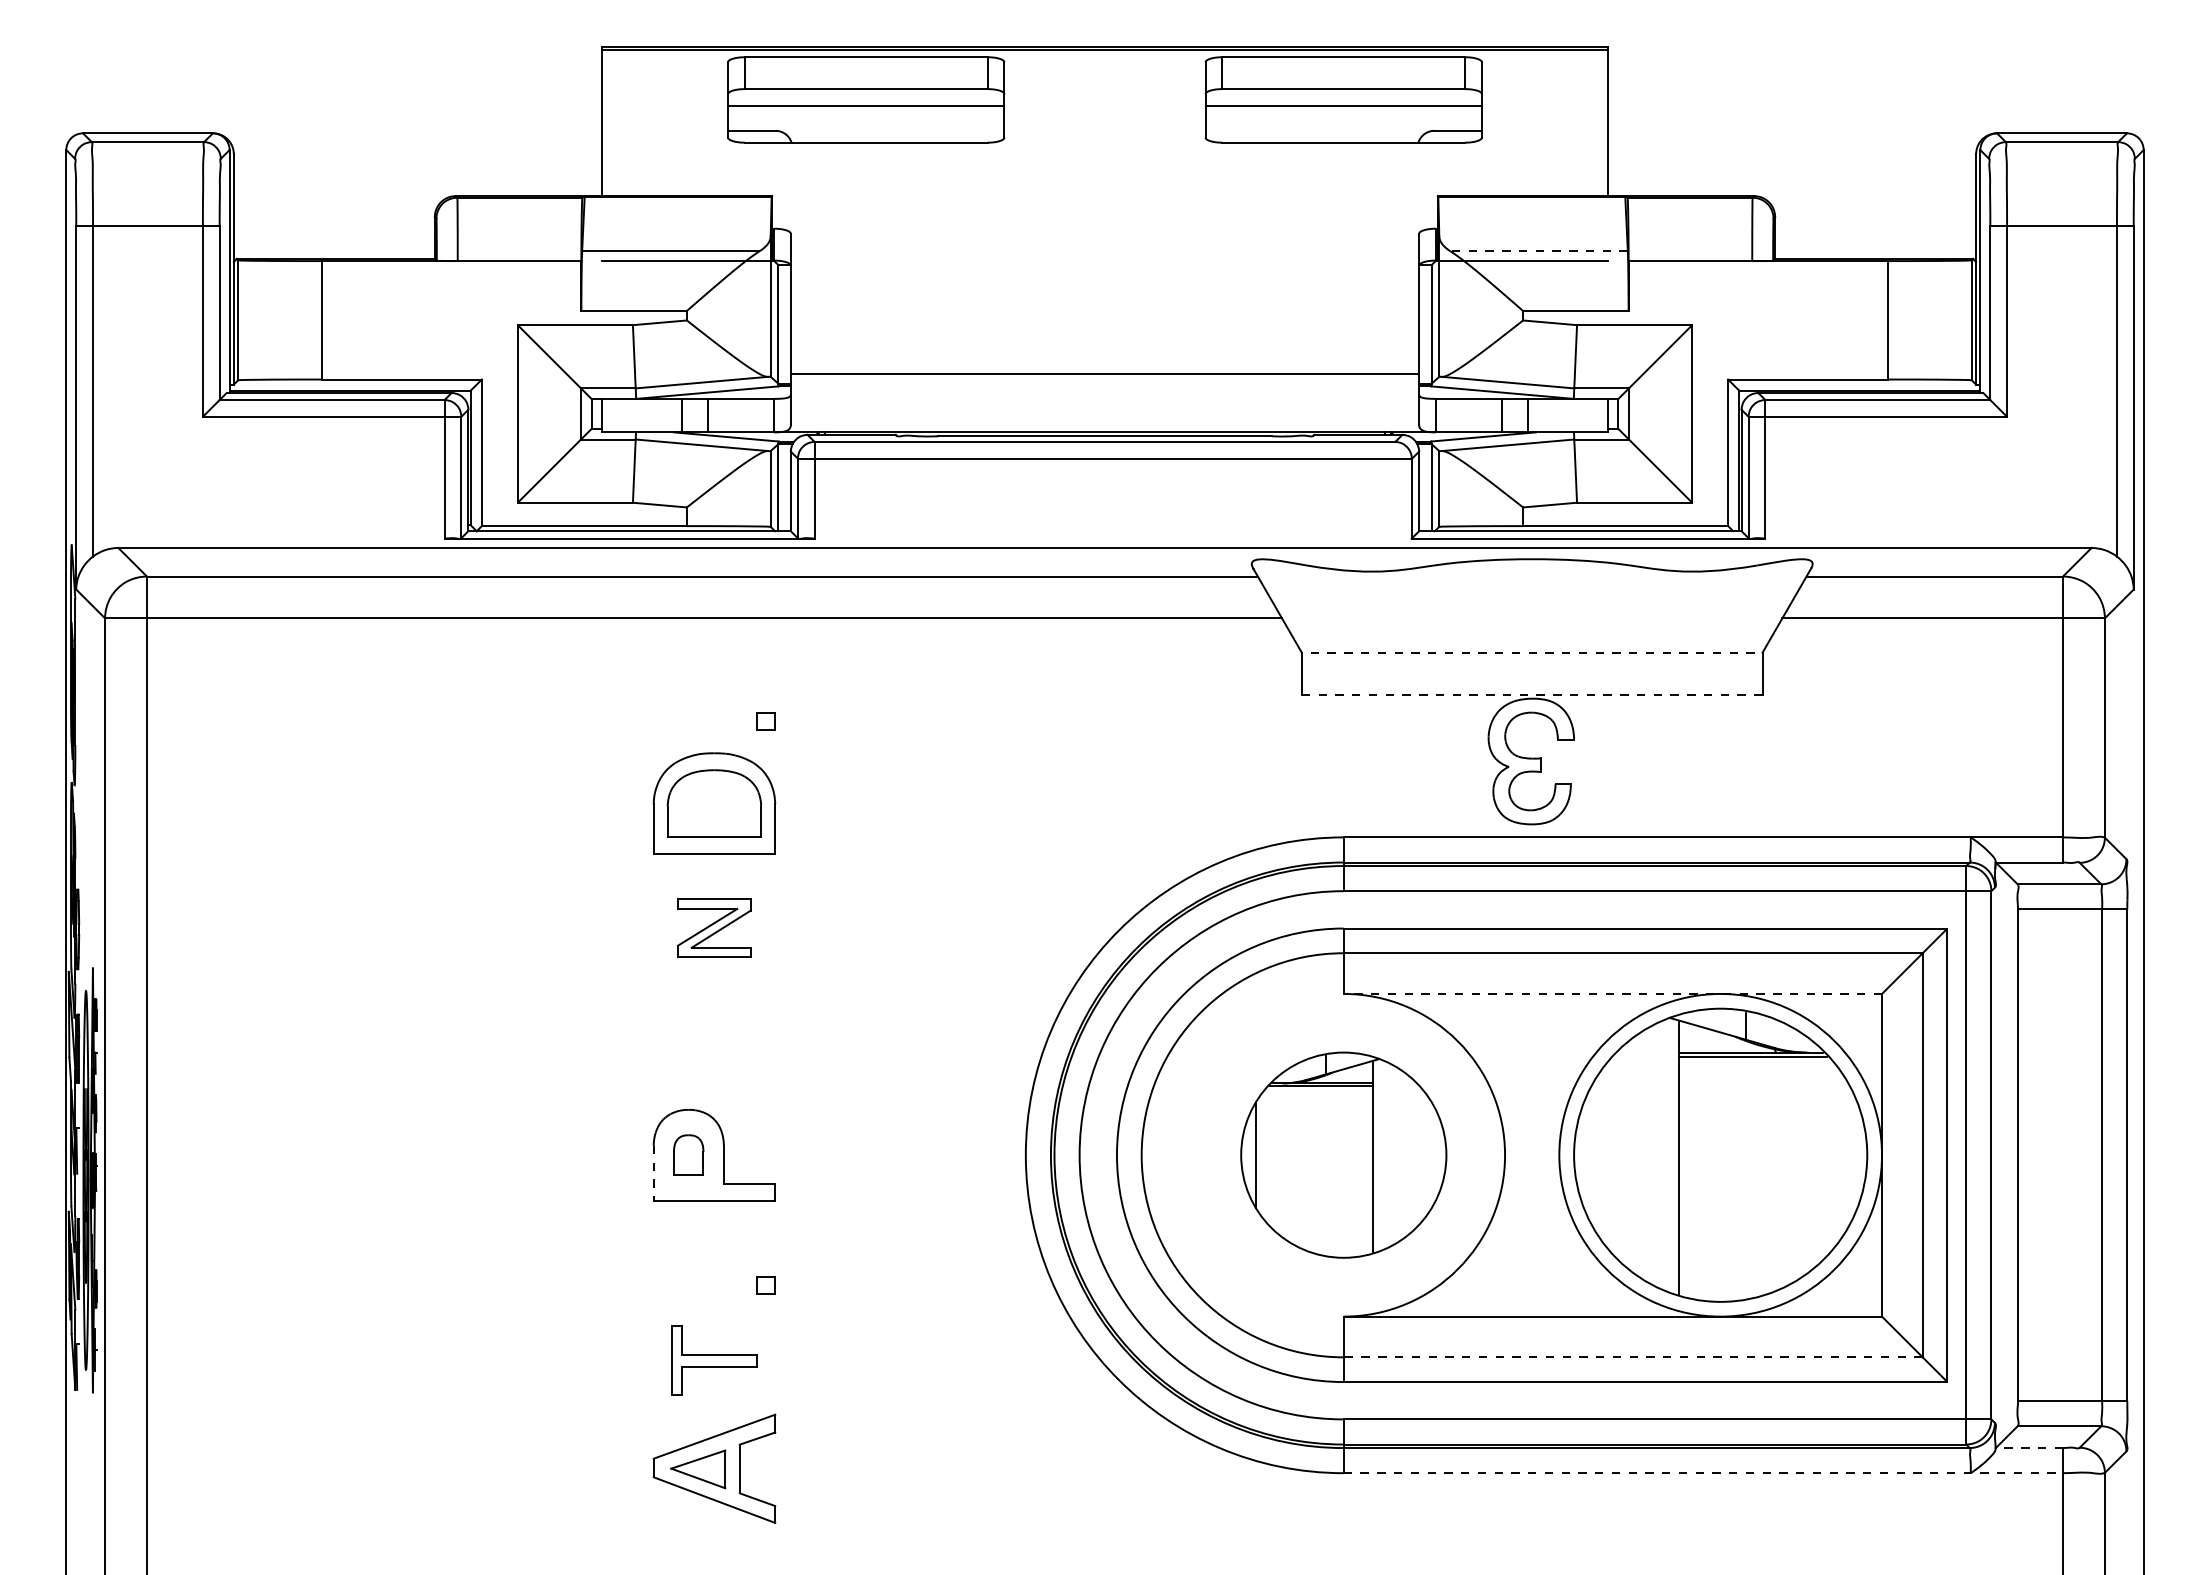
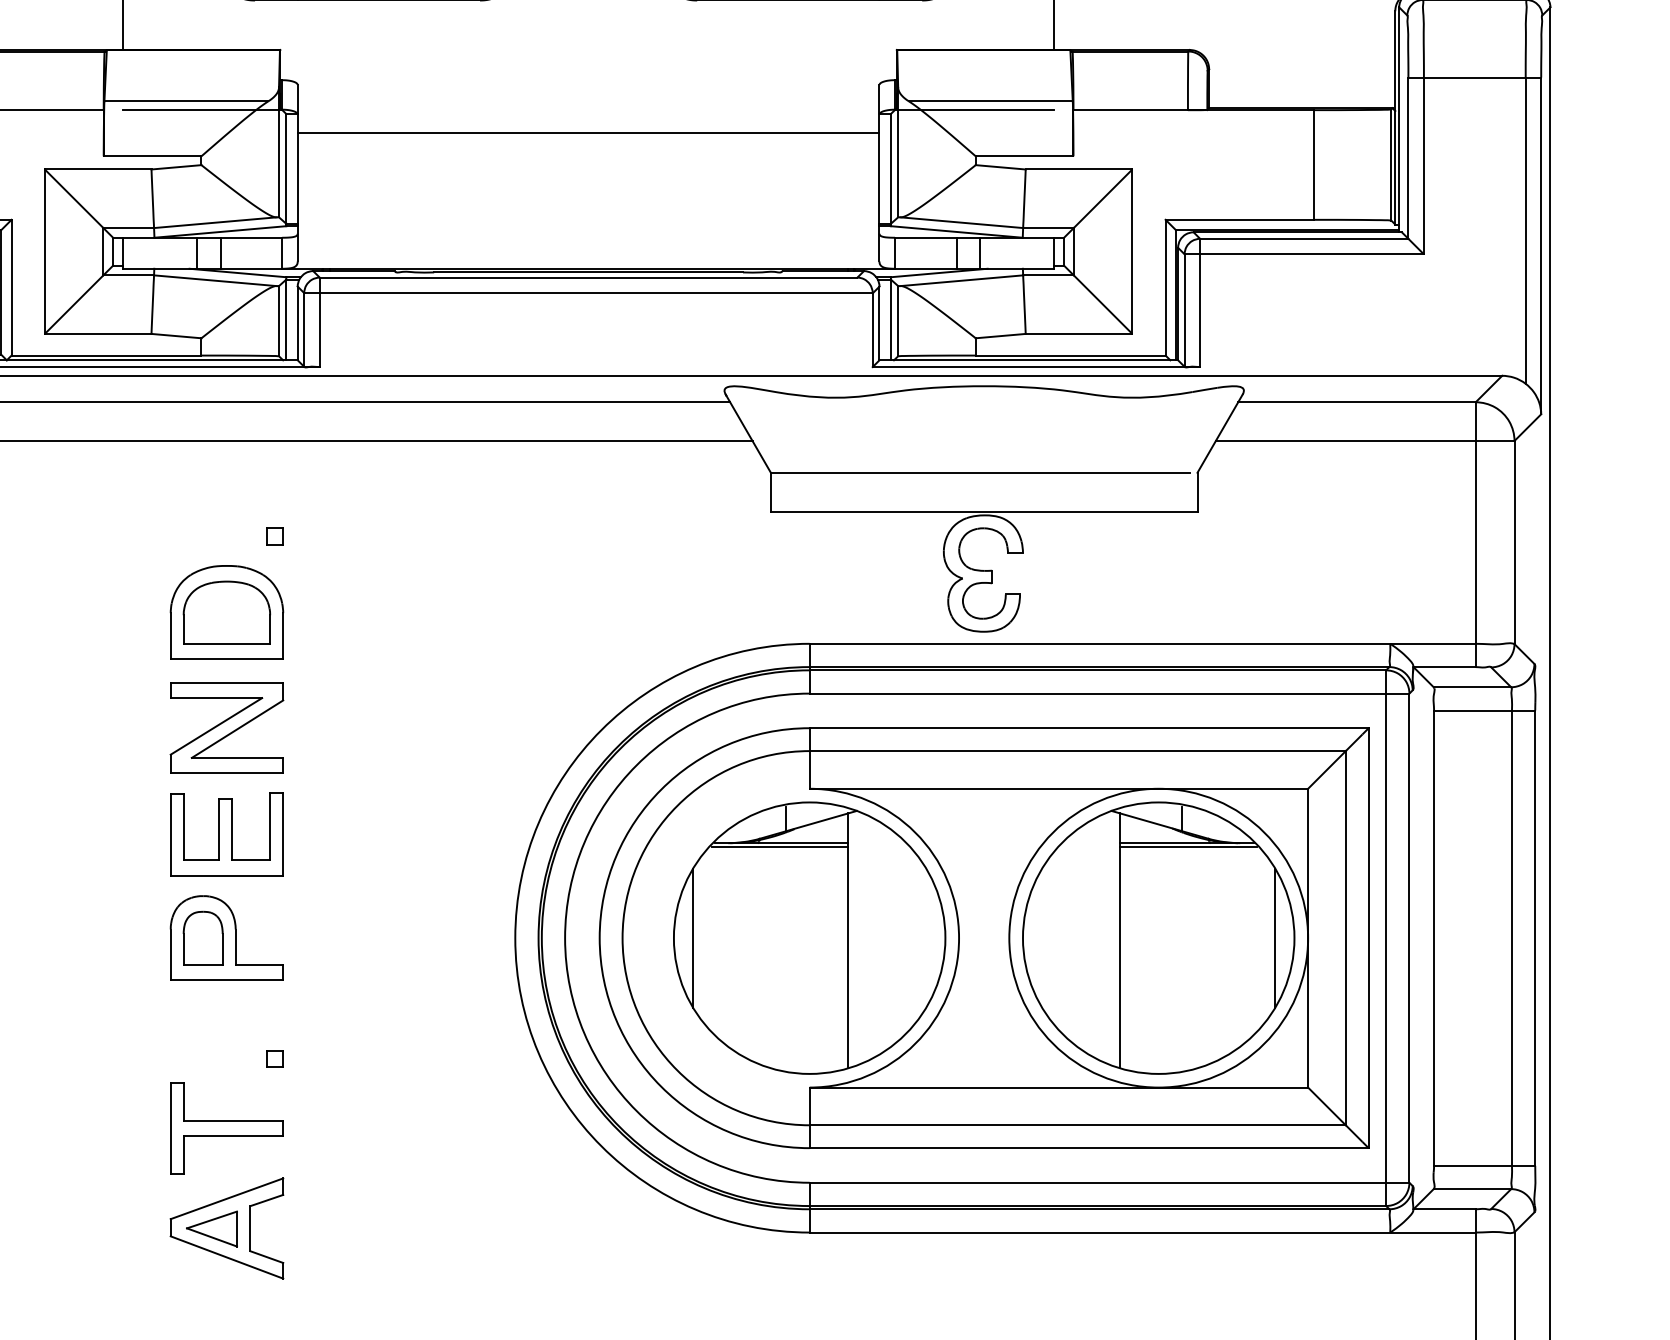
line: (1539, 251) -> (990, 101), dashed -> solid
line: (1104, 374) -> (588, 132), moved
line: (1527, 652) -> (979, 472), dashed -> solid
line: (1531, 694) -> (983, 511), dashed -> solid
part: (714, 928) -> (227, 728), size x1.67
line: (1612, 993) -> (1058, 788), dashed -> solid
part: (714, 1042) -> (227, 833), added
part: (688, 1154) -> (202, 937), size x1.43
part: (1343, 1154) -> (809, 937), size x1.43
line: (1846, 1155) -> (1275, 938), added
line: (653, 1173) -> (170, 955), dashed -> solid
line: (1632, 1357) -> (1077, 1125), dashed -> solid
part: (714, 1360) -> (227, 1128), size x1.43
line: (2029, 1448) -> (1444, 1209), dashed -> solid
line: (1703, 1473) -> (1142, 1232), dashed -> solid

